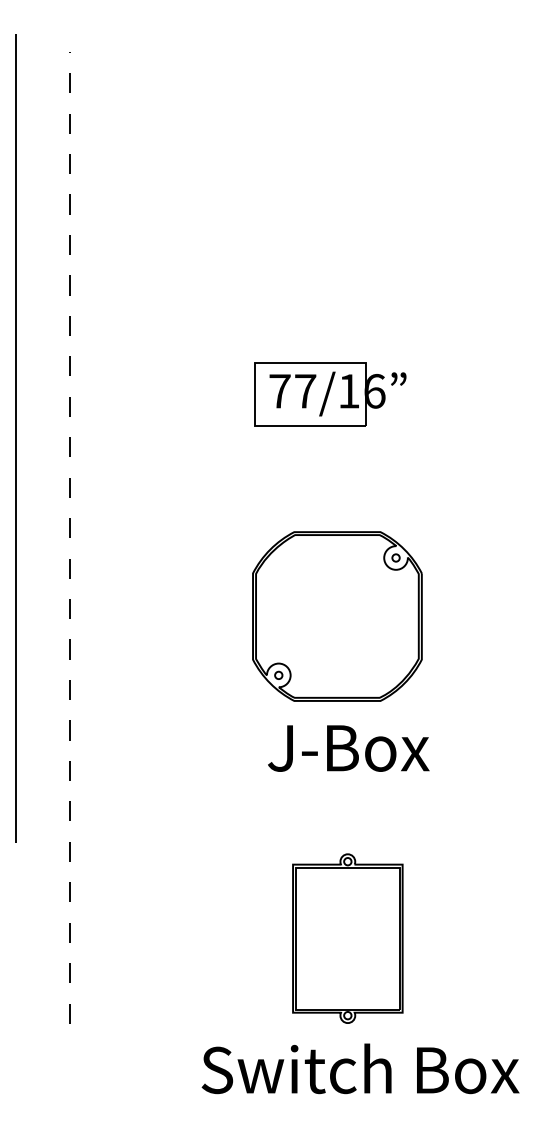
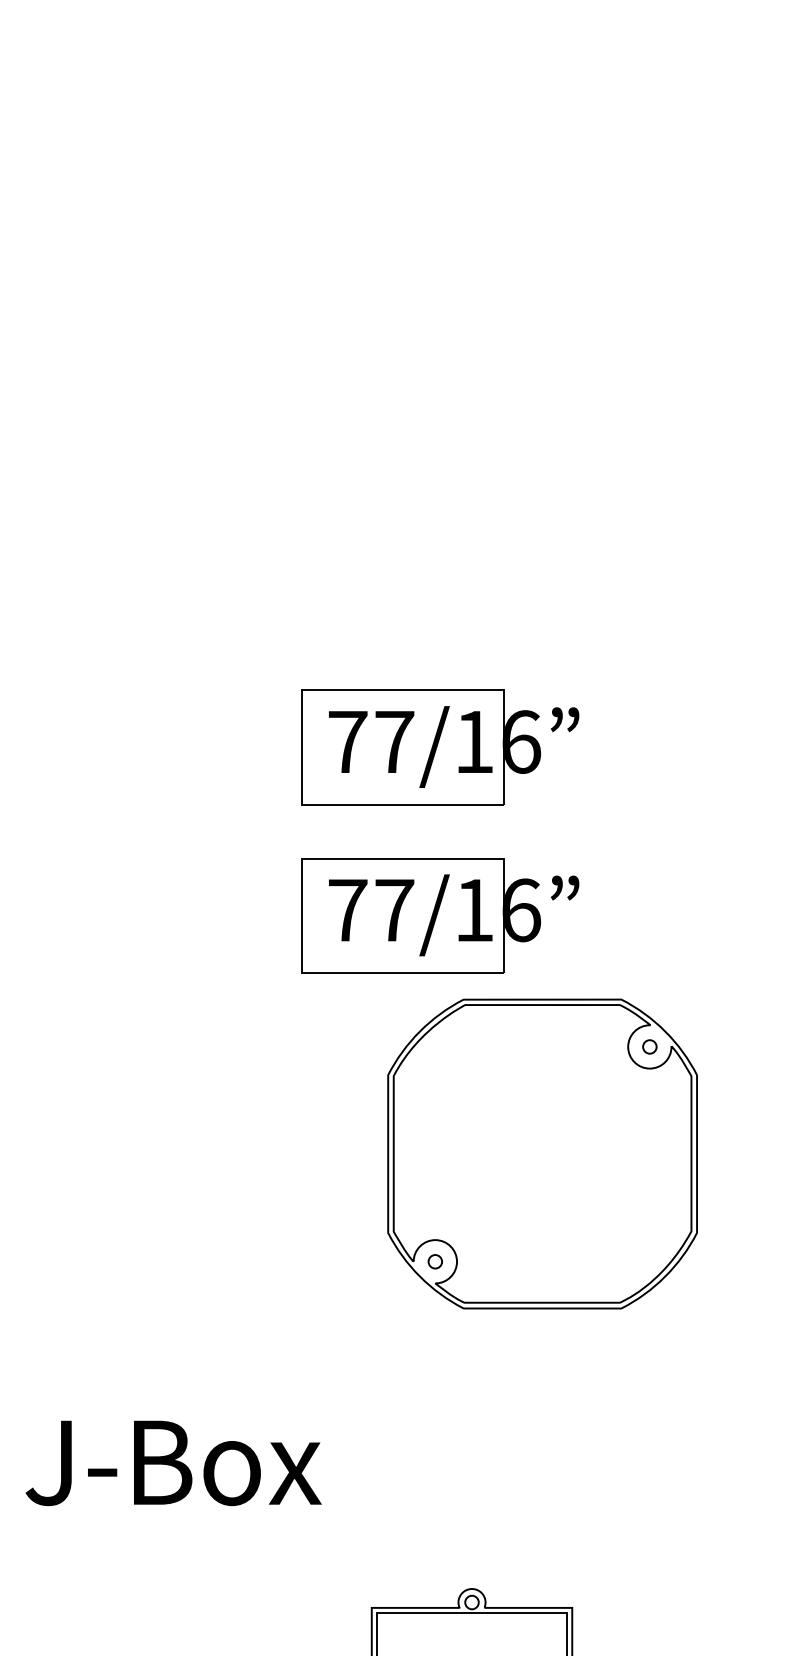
part: (330, 486) -> (440, 916), added
part: (337, 616) -> (542, 1153), moved
text: (348, 748) -> (173, 1463), moved

